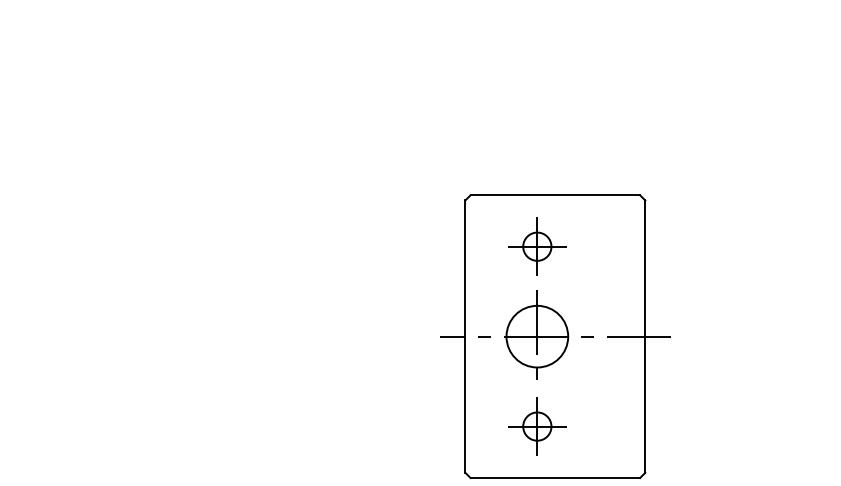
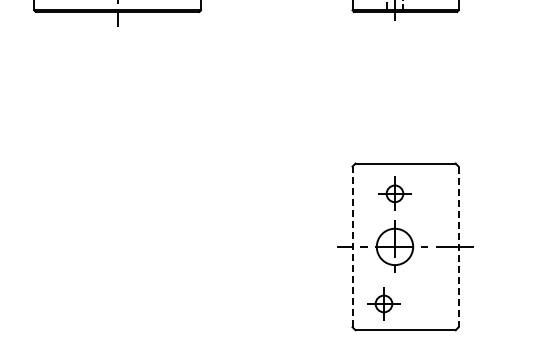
line: (465, 335) -> (352, 246), solid -> dashed
line: (645, 337) -> (458, 247), solid -> dashed
part: (536, 425) -> (383, 303), moved

